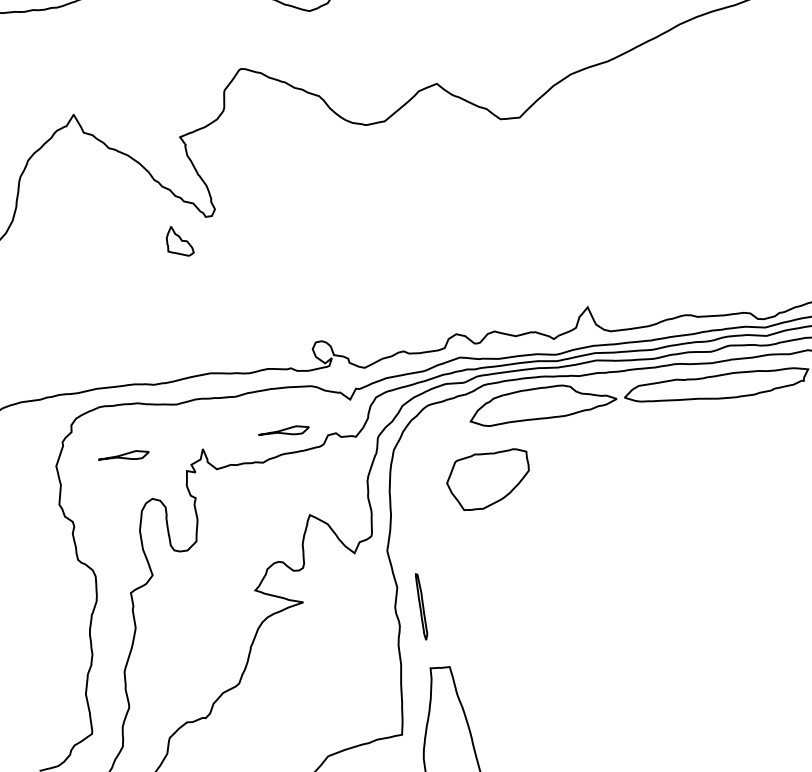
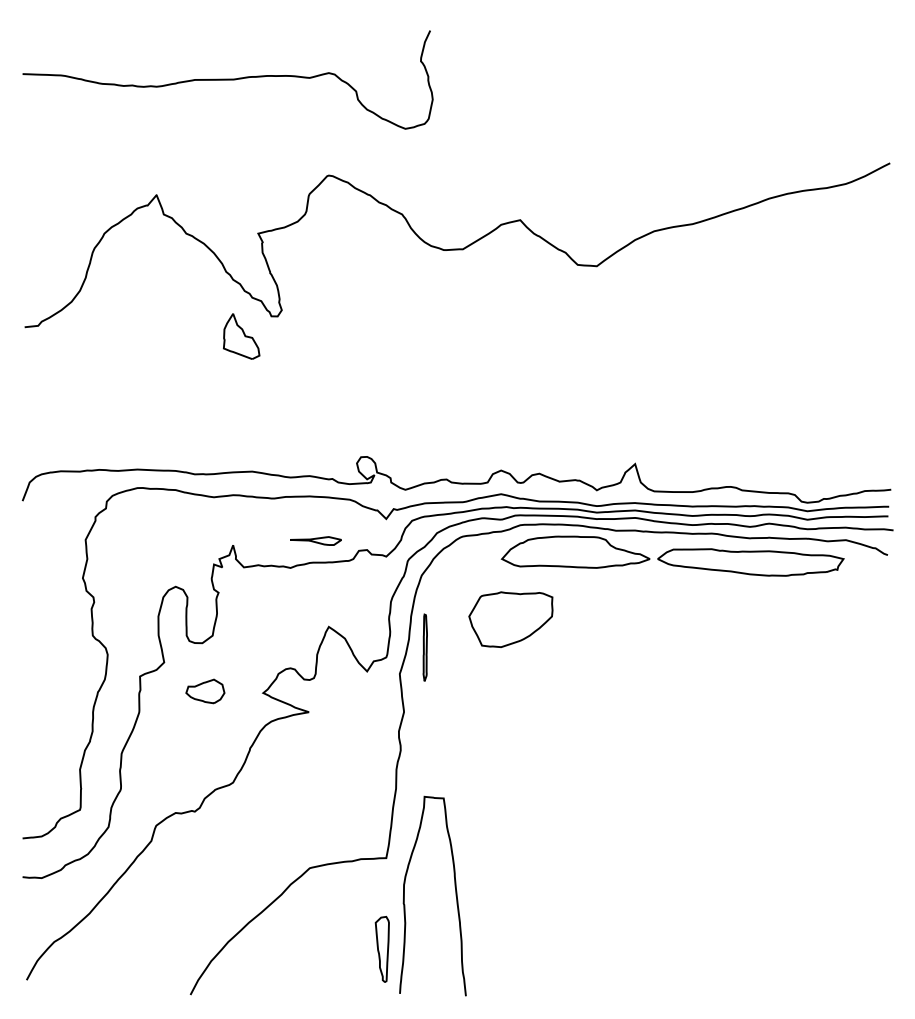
part: (179, 241) -> (241, 336), size x1.43
part: (123, 456) -> (153, 540), removed
part: (197, 597) -> (205, 691), added
part: (420, 606) -> (424, 647), moved

